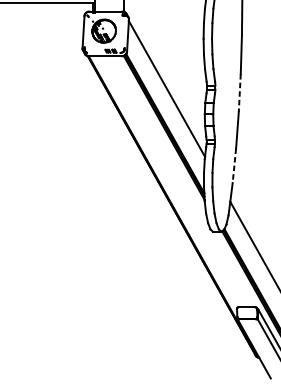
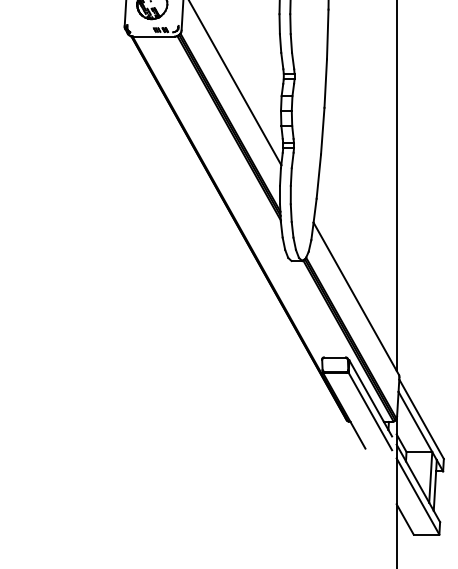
line: (239, 93) -> (325, 84), dashed -> solid
line: (234, 166) -> (318, 177), dashed -> solid

